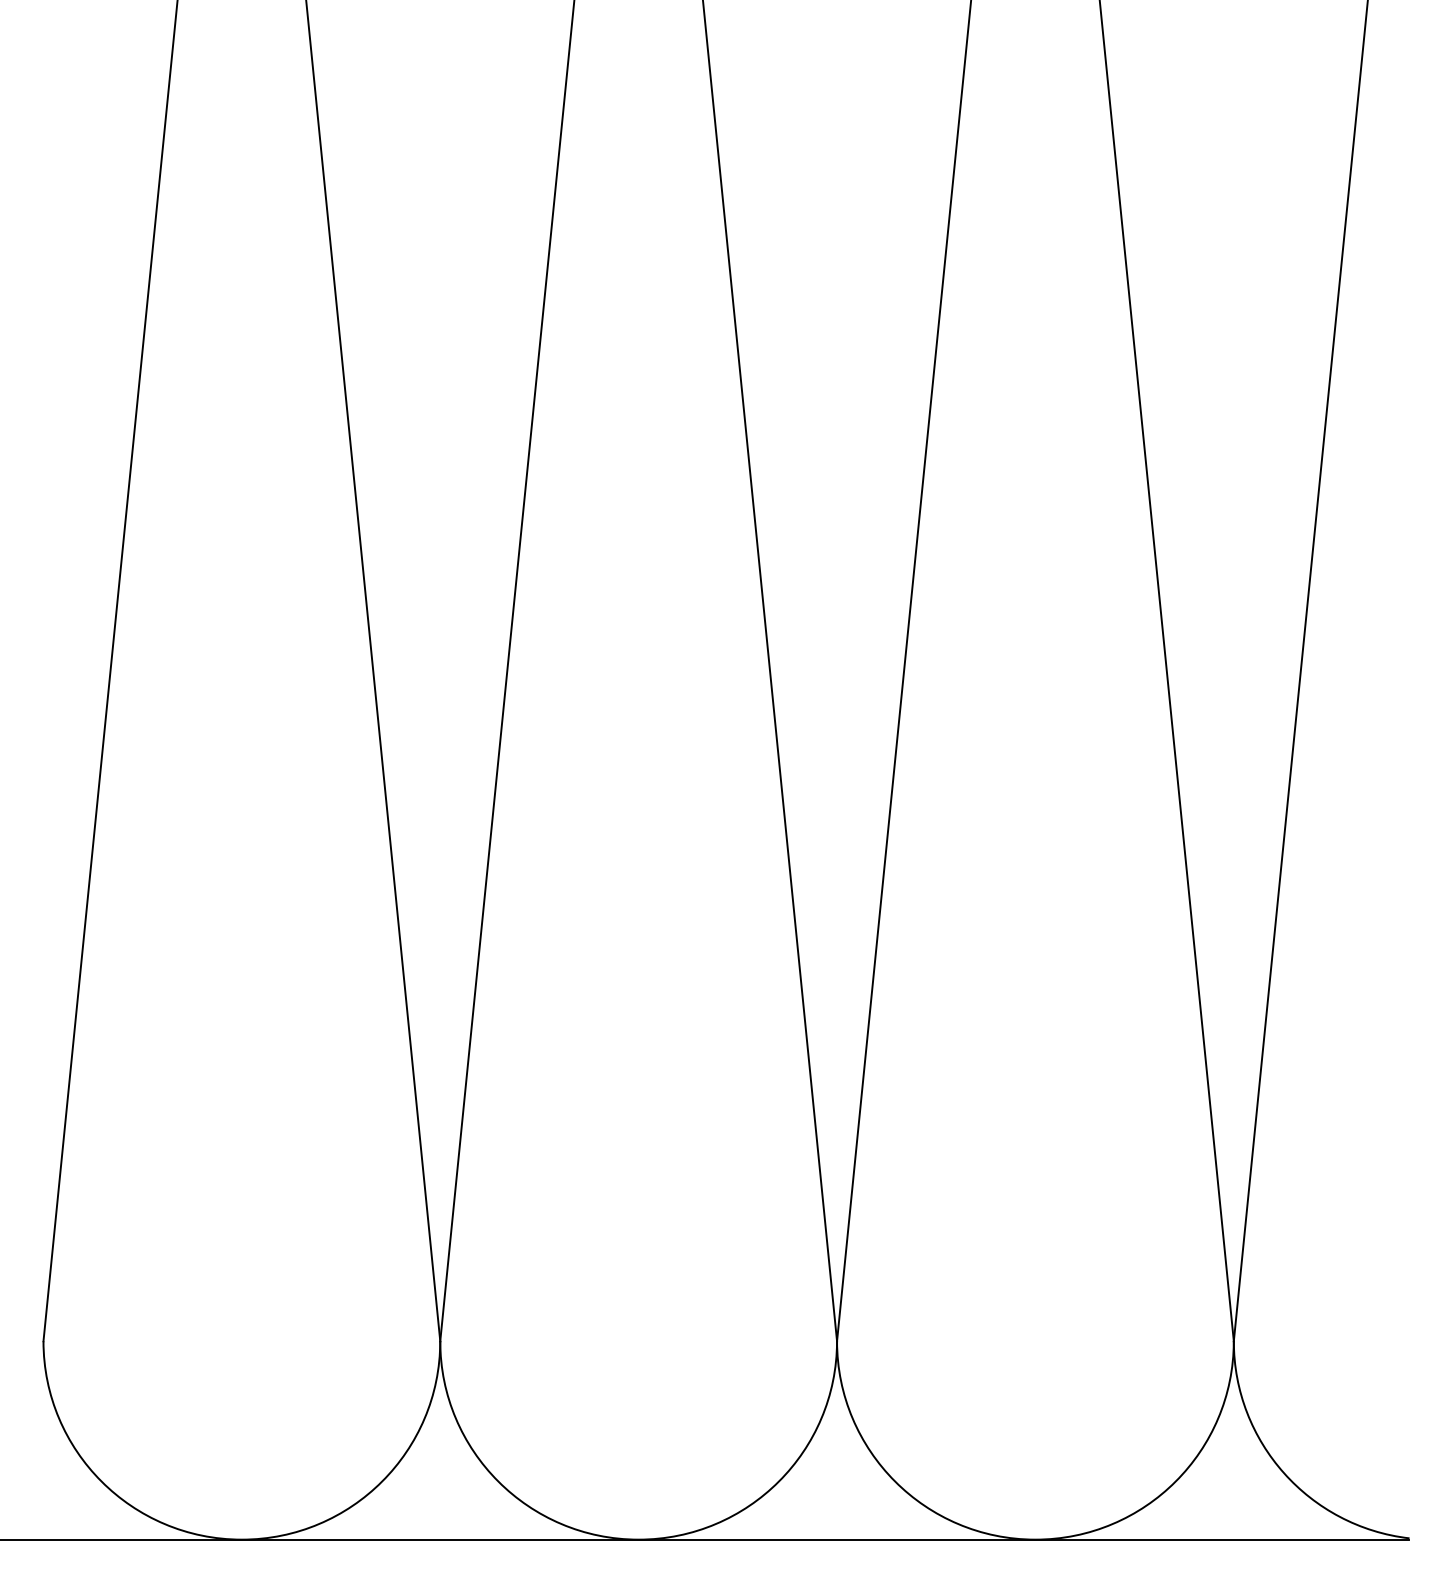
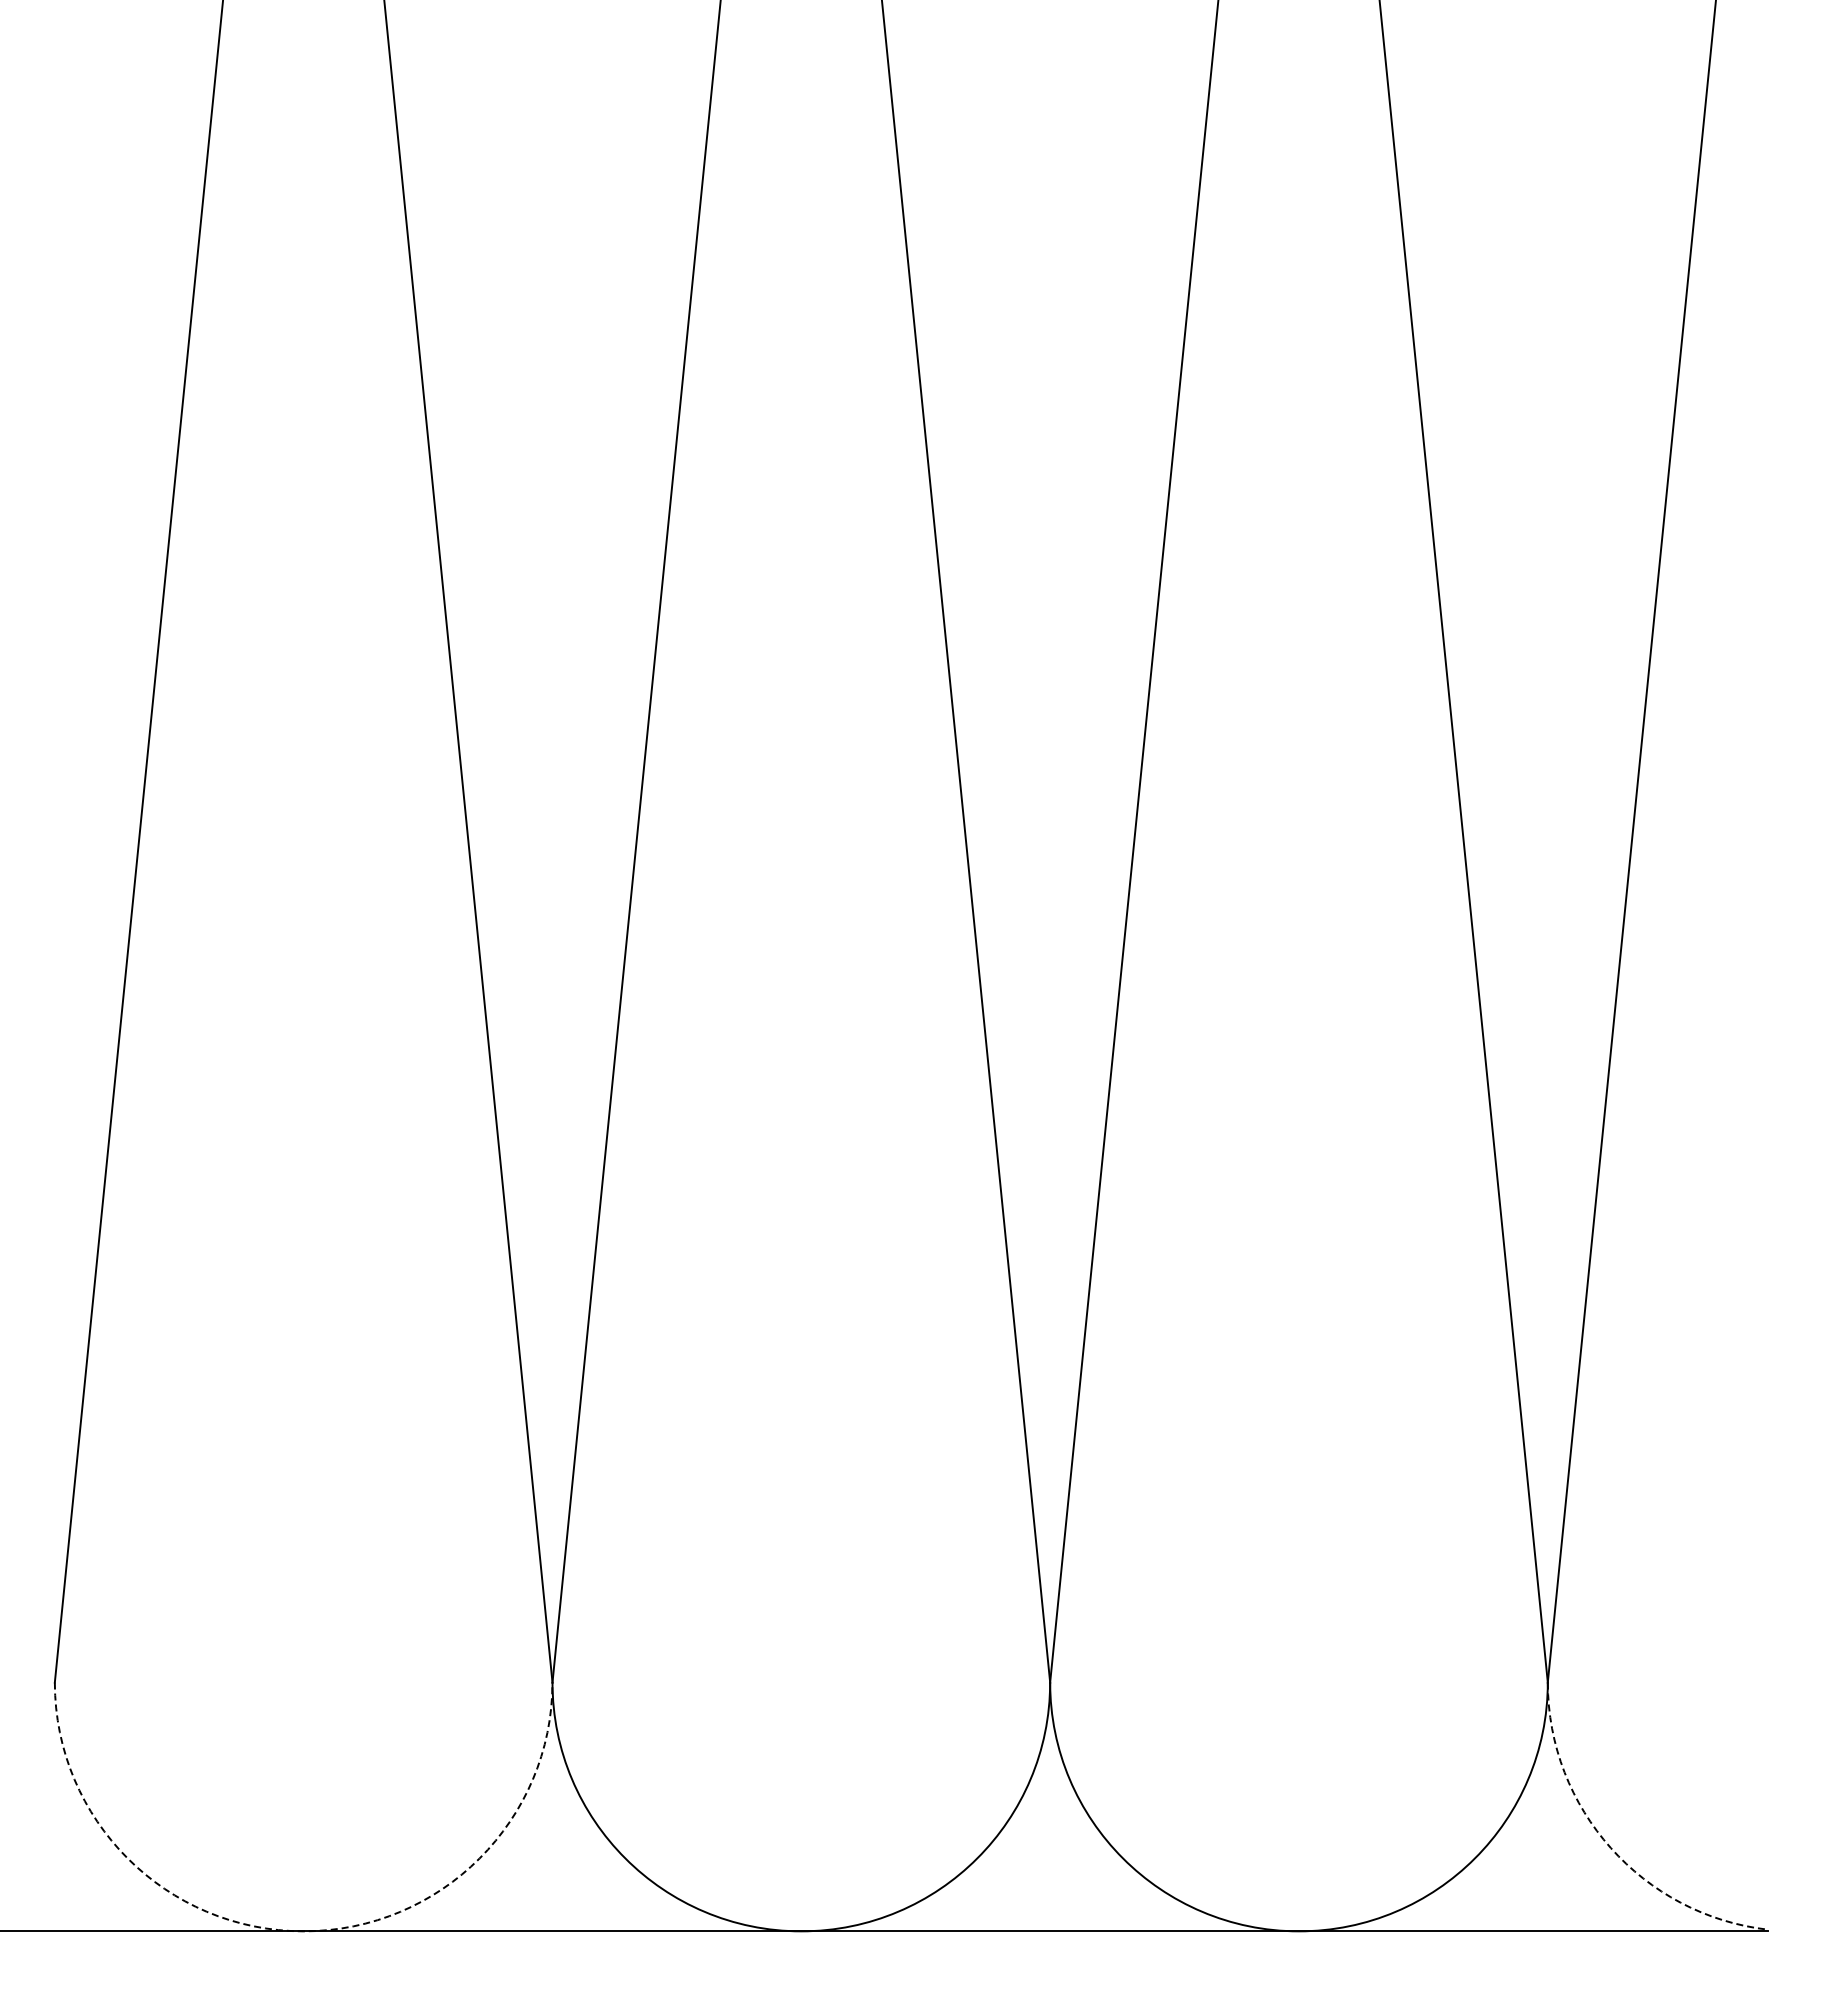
arc: (1283, 1473) -> (1610, 1848), solid -> dashed
arc: (241, 1539) -> (303, 1931), solid -> dashed

